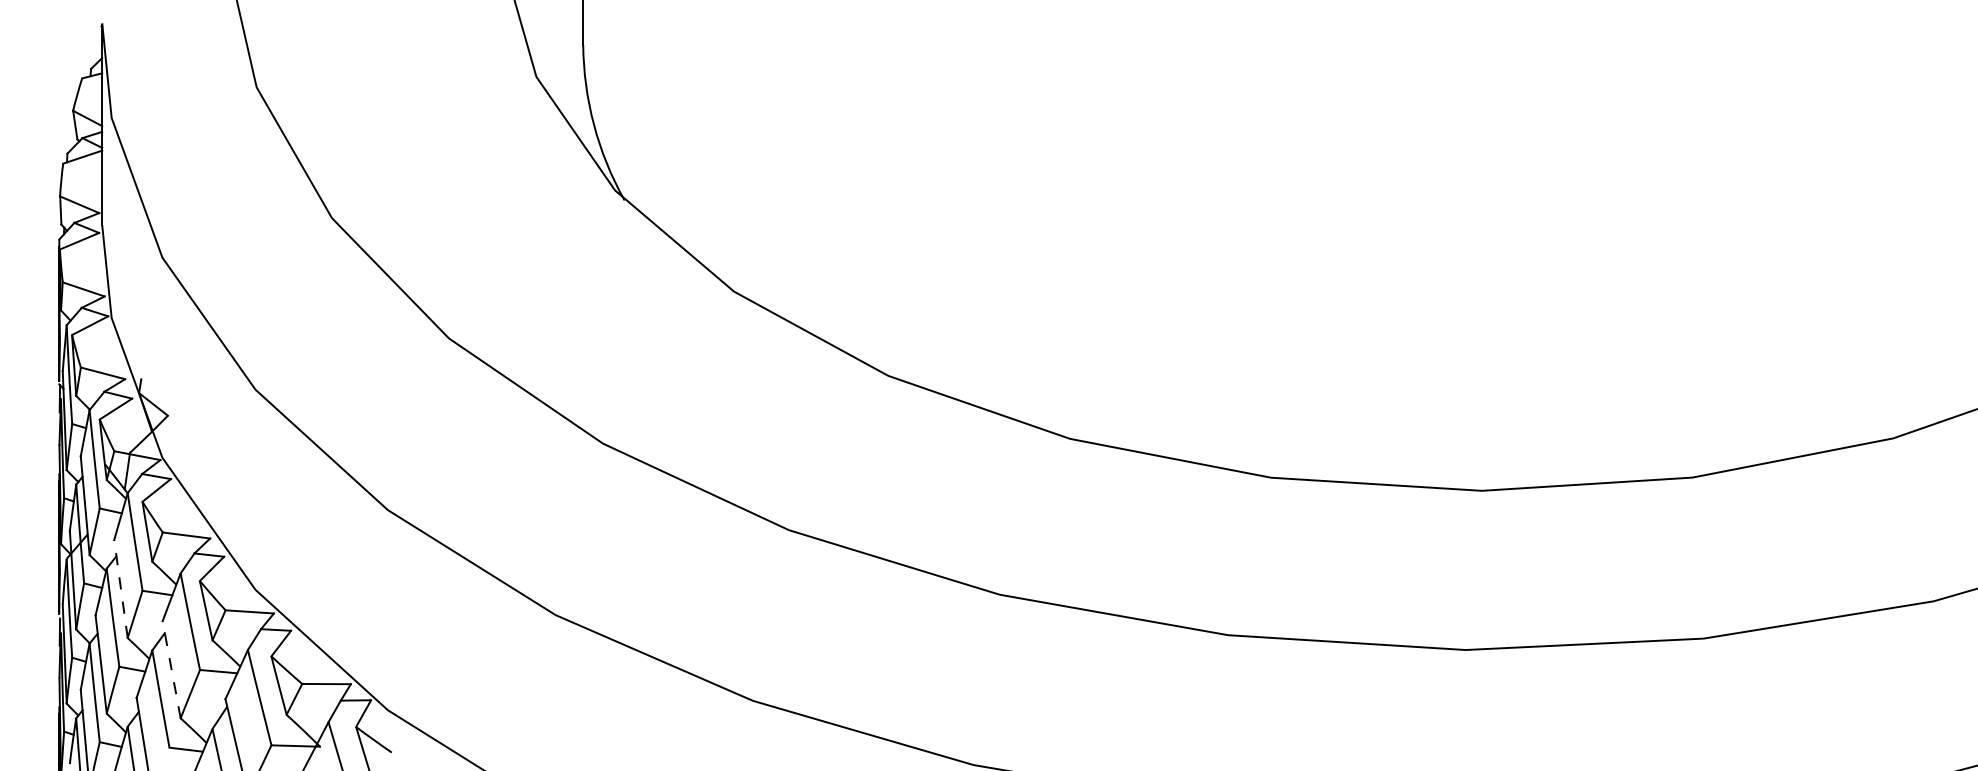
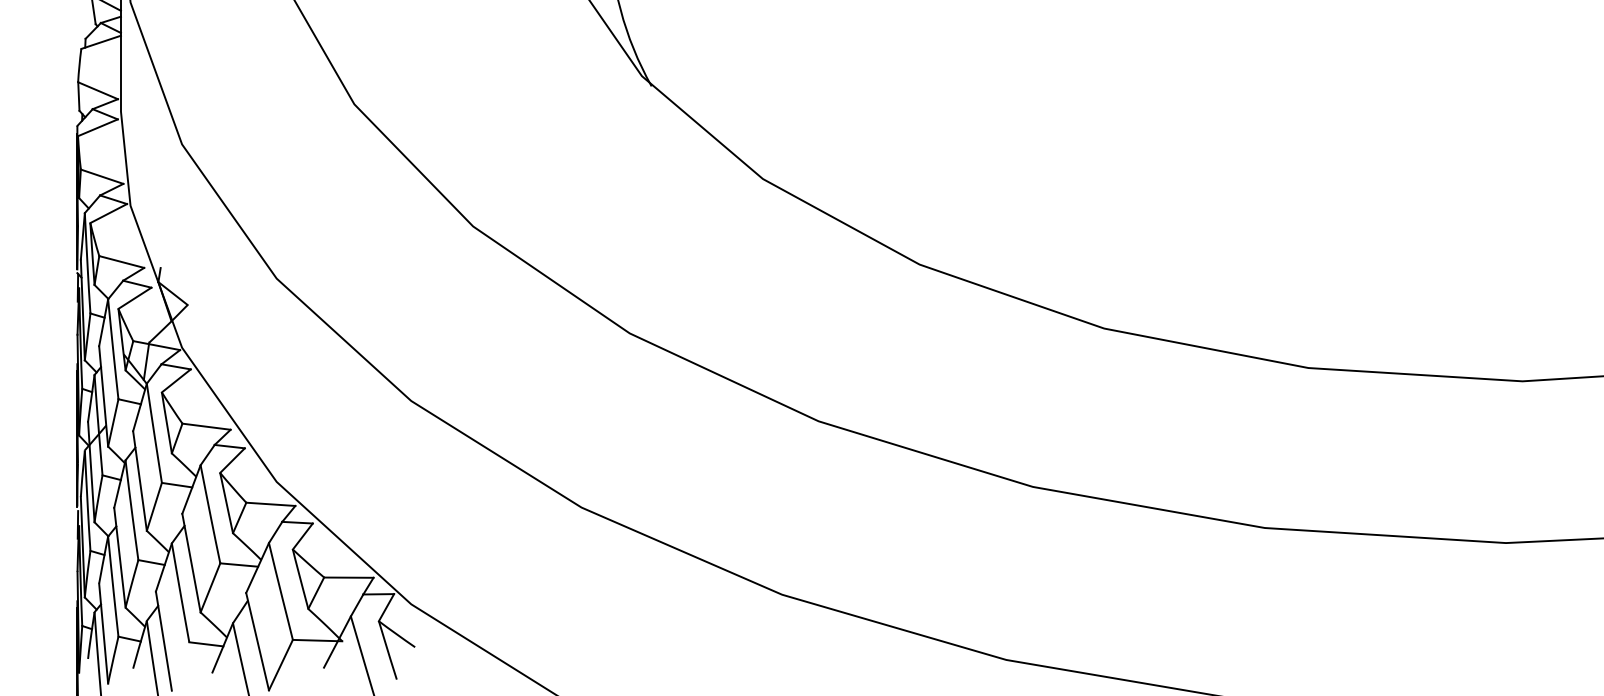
line: (120, 588) -> (139, 480), dashed -> solid
line: (171, 669) -> (191, 562), dashed -> solid

